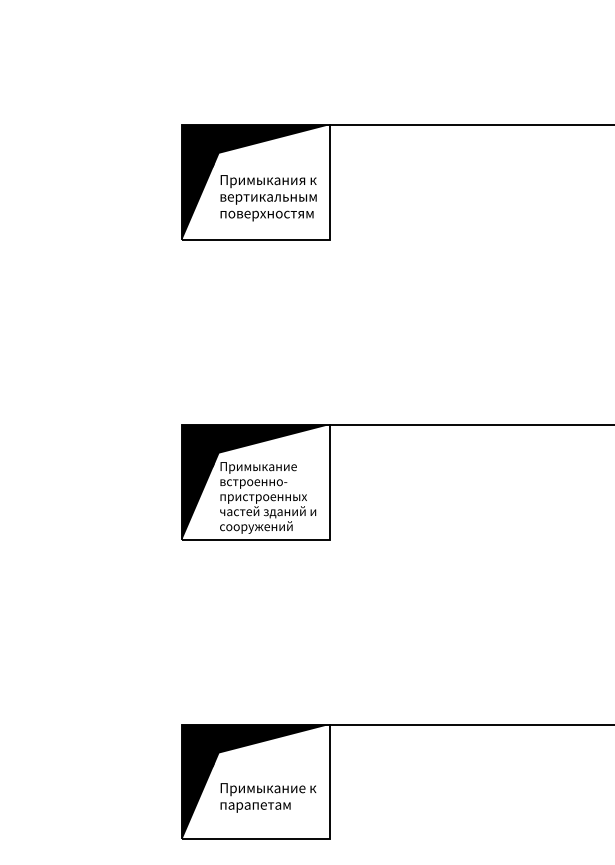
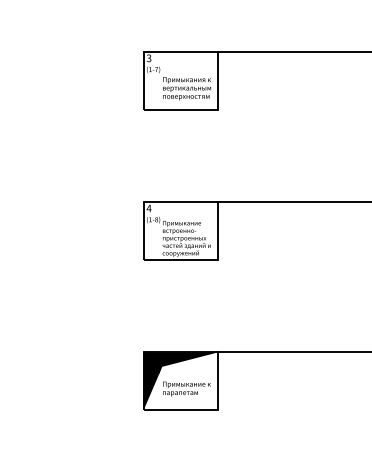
fill: (255, 181) -> (180, 80), removed
fill: (255, 481) -> (180, 230), removed

